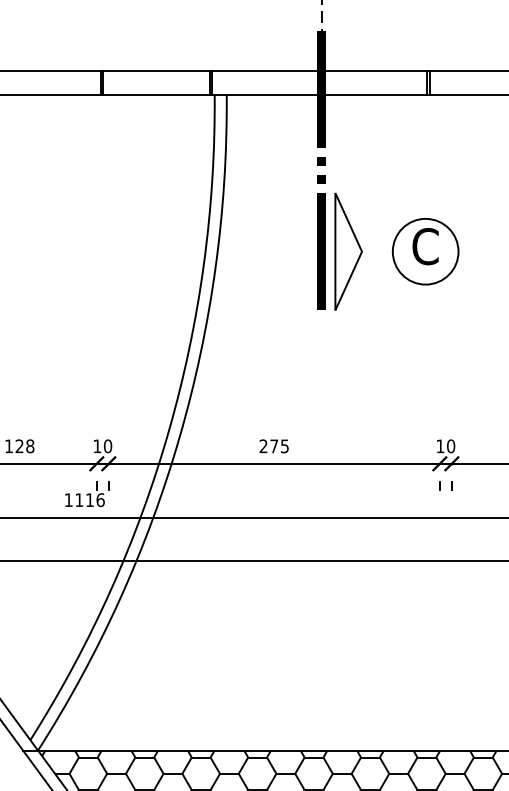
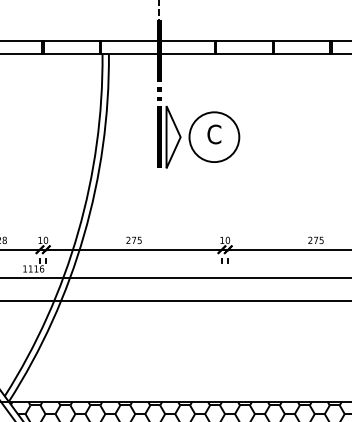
circle: (425, 252) -> (214, 137), size x1.43

